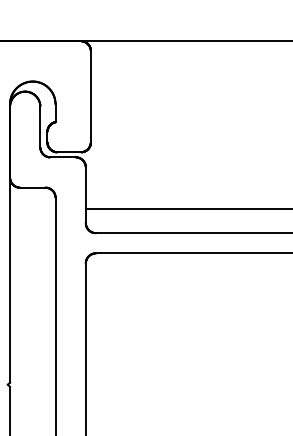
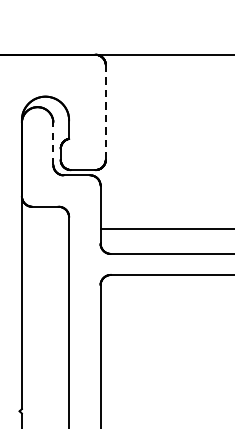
line: (90, 96) -> (105, 112), solid -> dashed
line: (40, 126) -> (53, 143), solid -> dashed

